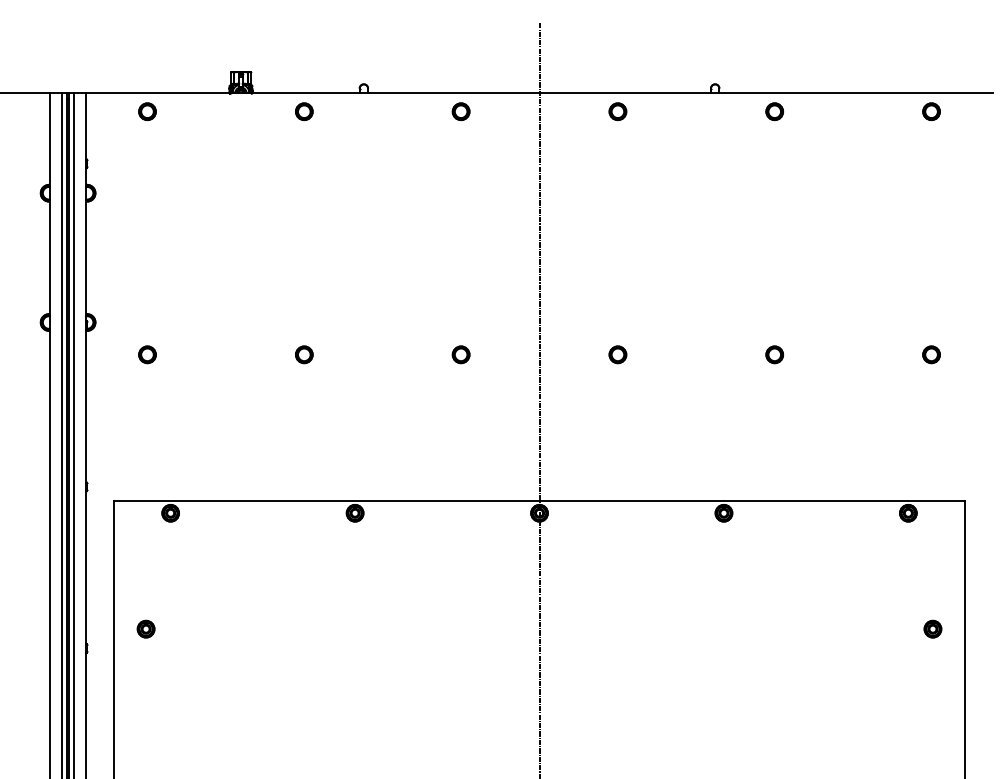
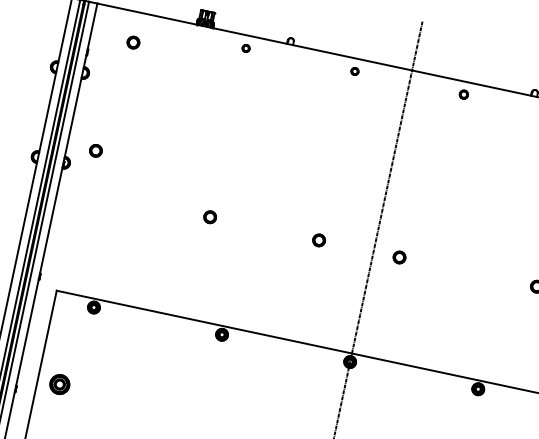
part: (147, 111) -> (133, 42), moved
part: (304, 111) -> (246, 48), size x0.6
part: (460, 111) -> (354, 71), size x0.6
part: (617, 111) -> (463, 94), size x0.7
part: (147, 354) -> (95, 150), moved
part: (617, 354) -> (399, 257), moved
part: (145, 628) -> (59, 383), size x1.6

